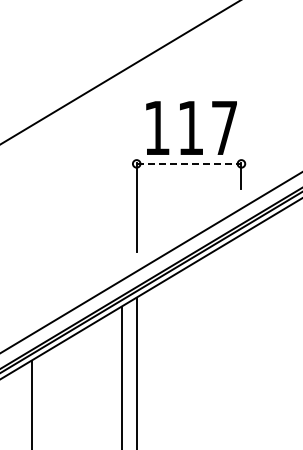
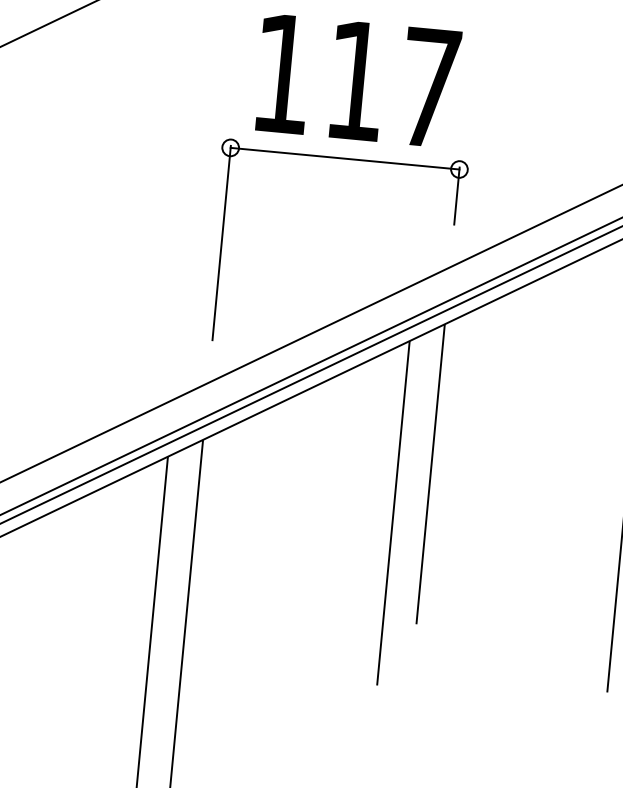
line: (189, 163) -> (346, 157), dashed -> solid
line: (241, 303) -> (430, 474), added
line: (226, 322) -> (394, 512), added

